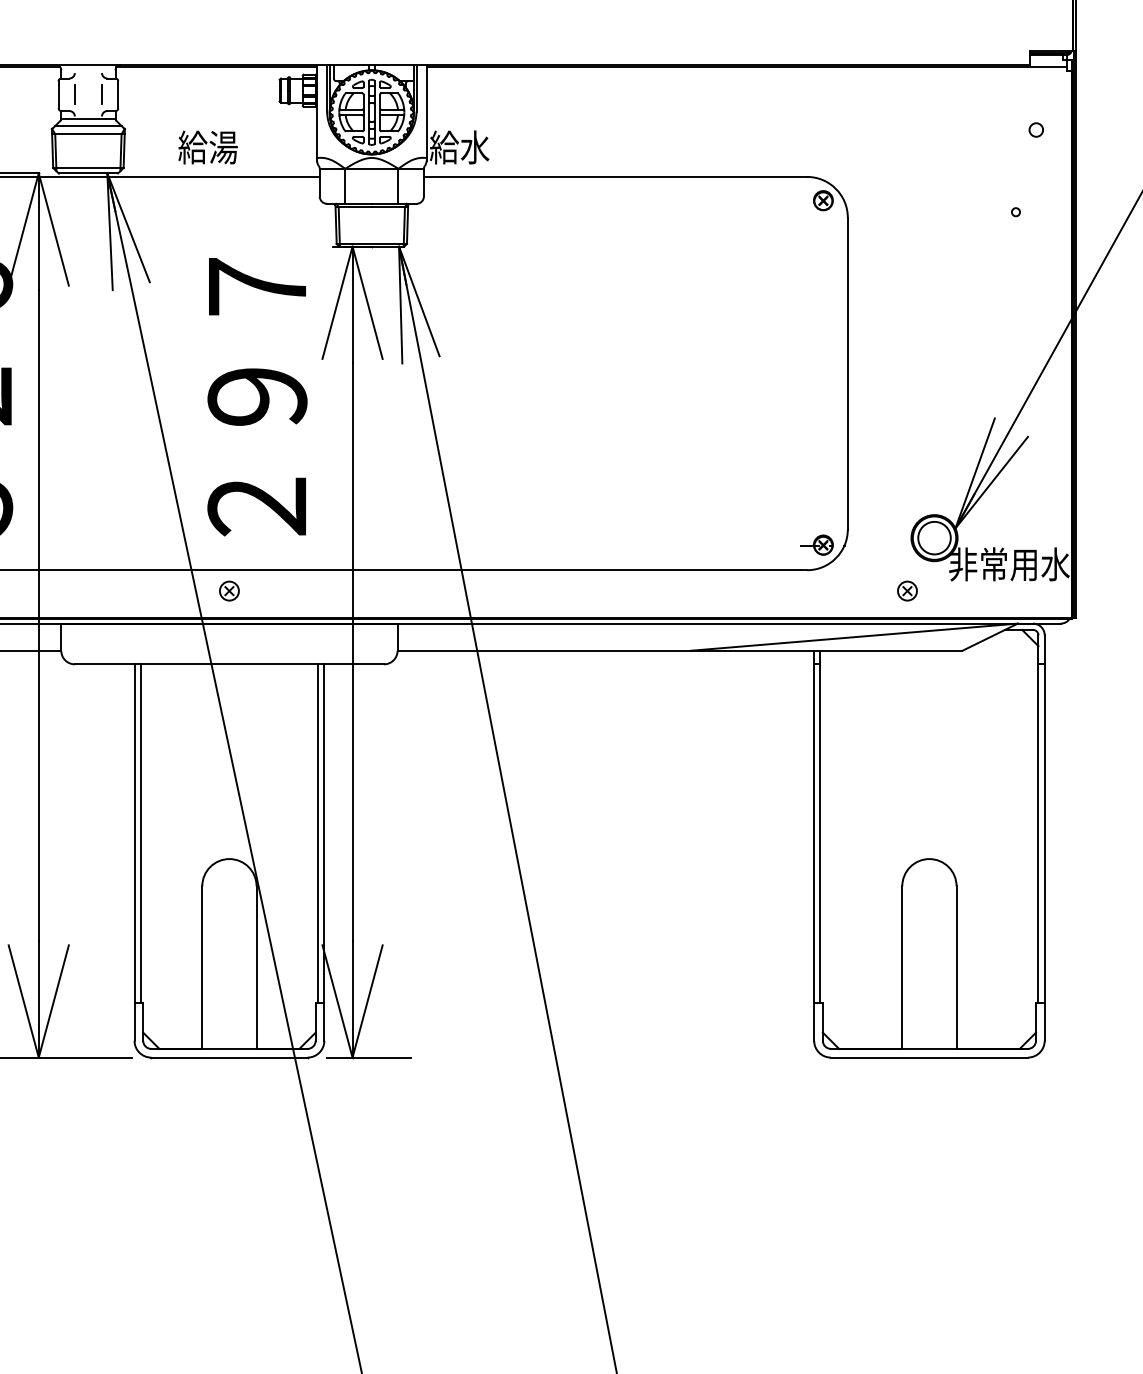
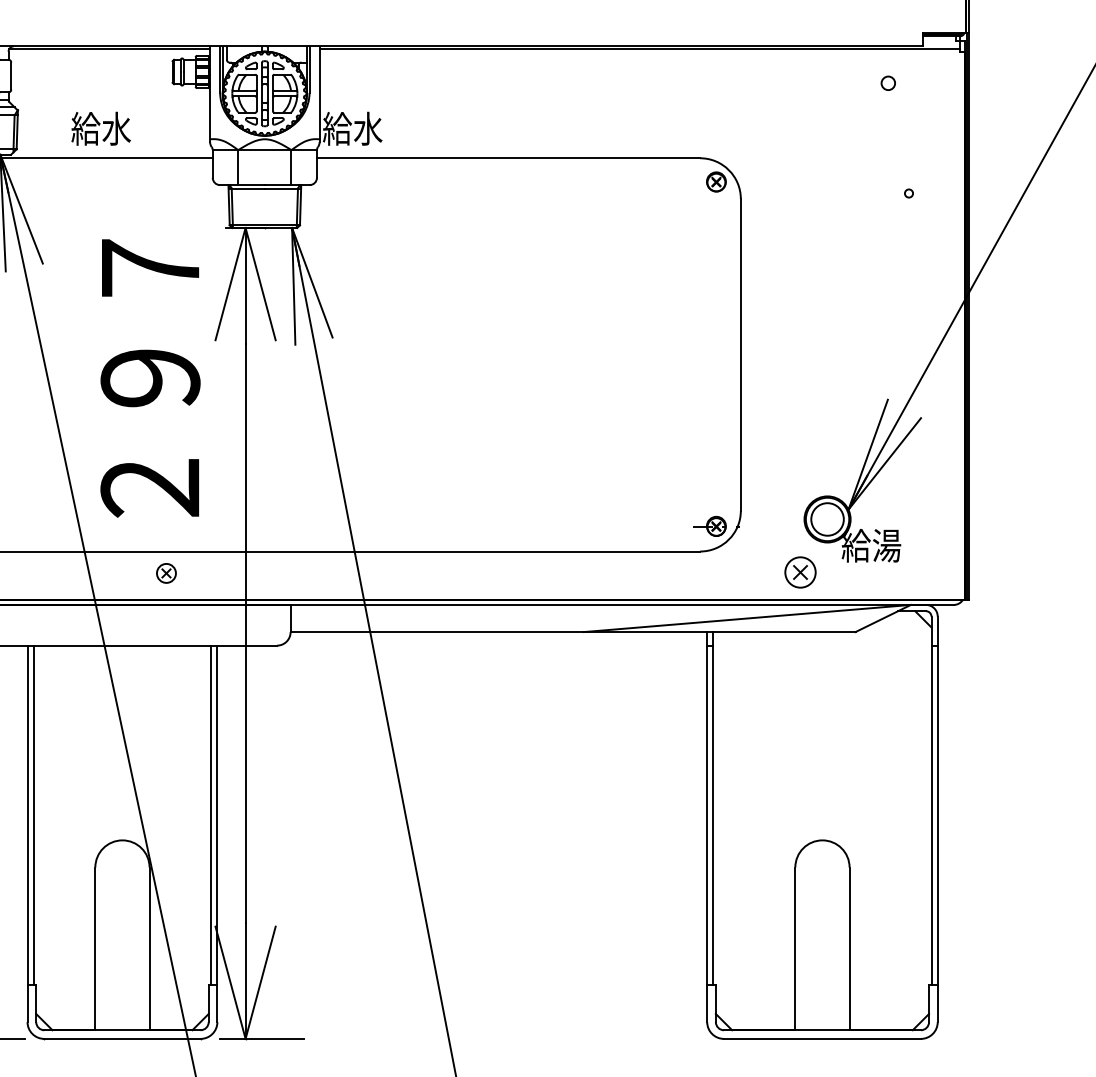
circle: (1035, 129) -> (887, 82), moved
text: (223, 147) -> (116, 128), 給湯 -> 給水
text: (1008, 564) -> (901, 545), 非常用水 -> 給湯
part: (229, 590) -> (166, 572), moved
part: (907, 590) -> (800, 571), size x1.6

